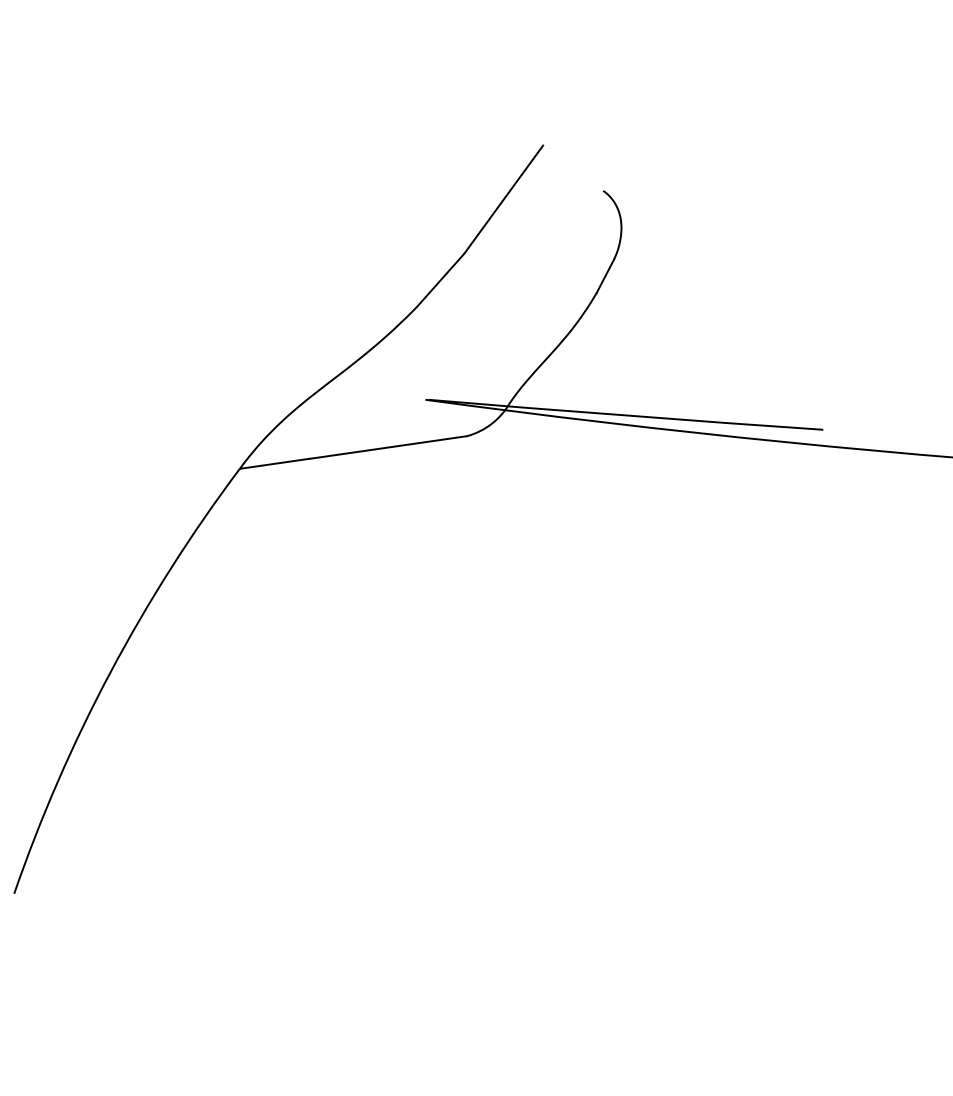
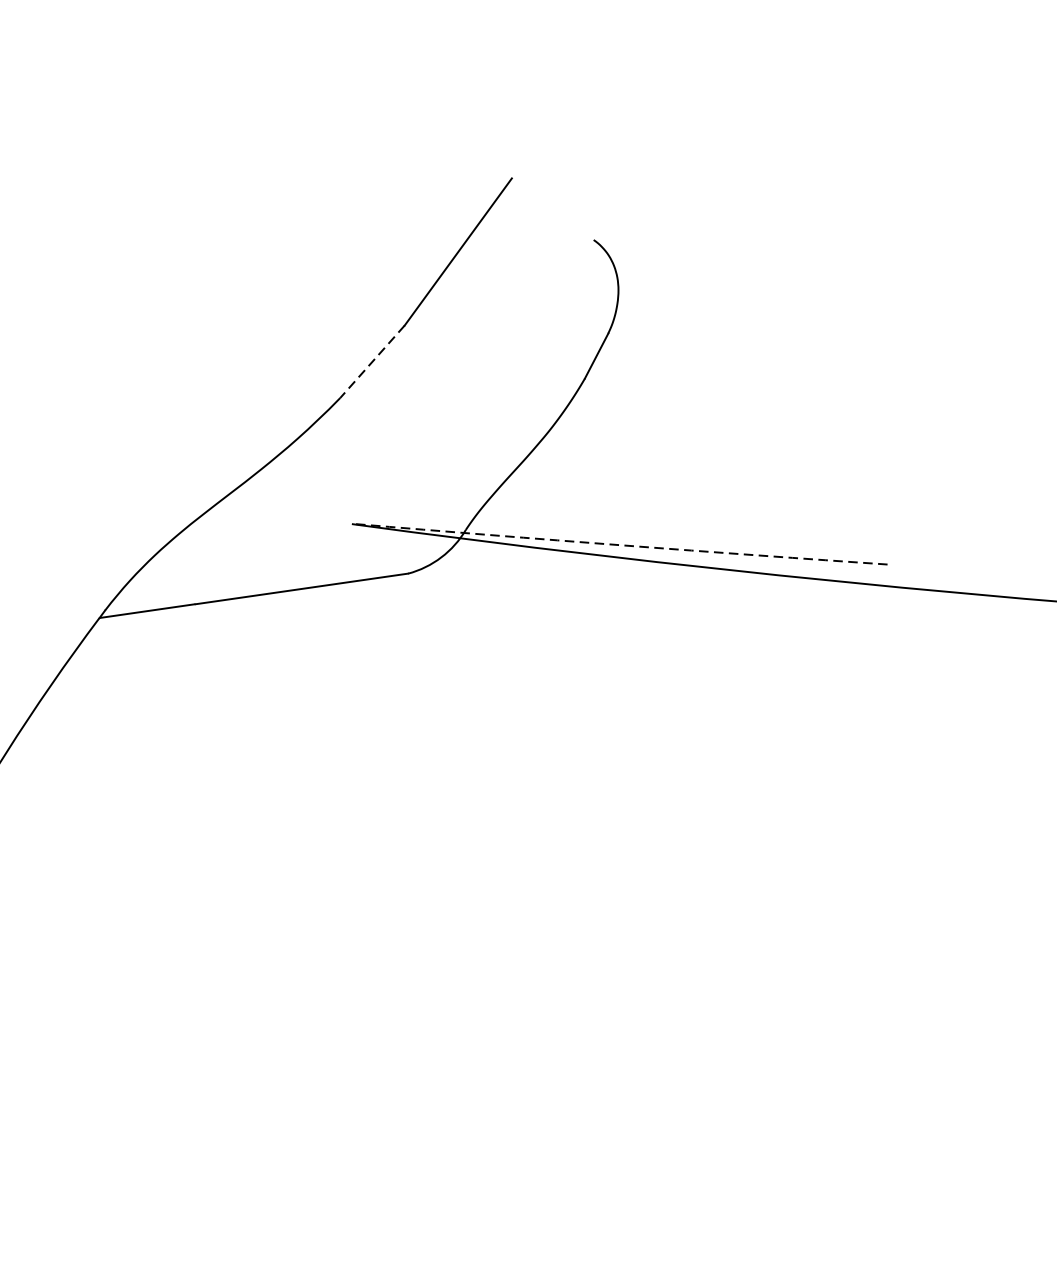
line: (440, 280) -> (372, 361), solid -> dashed
arc: (625, 415) -> (623, 545), solid -> dashed

